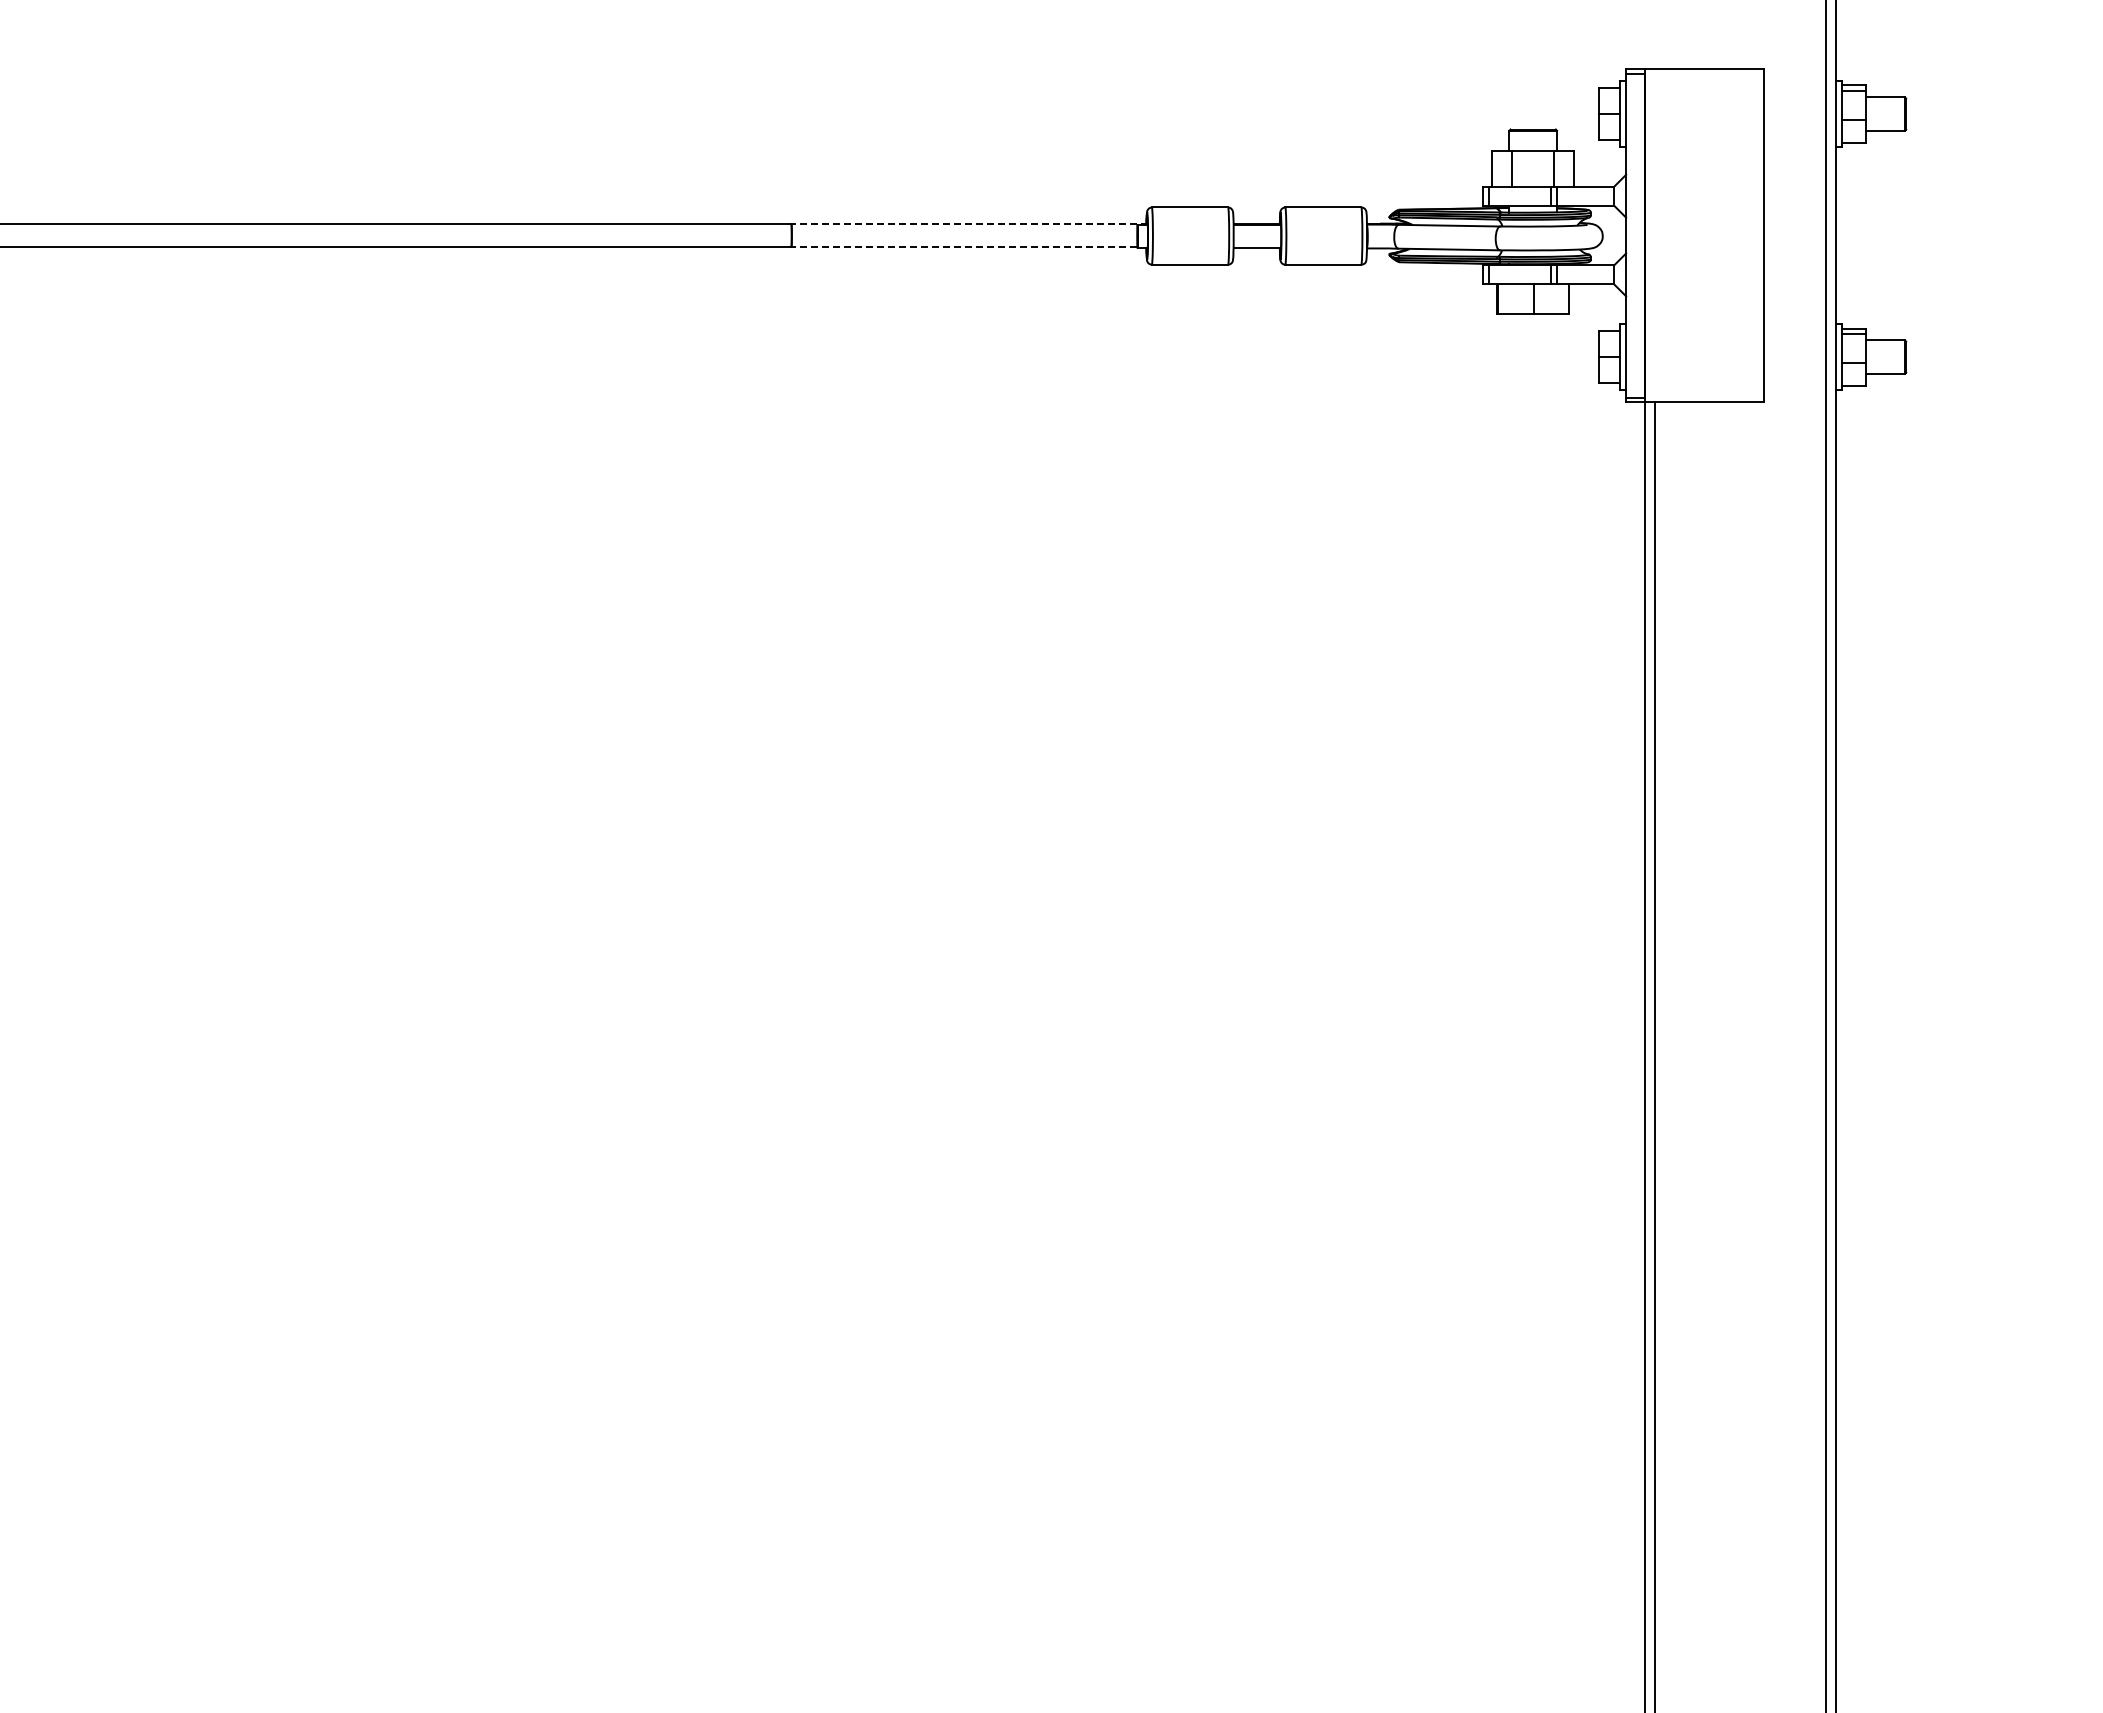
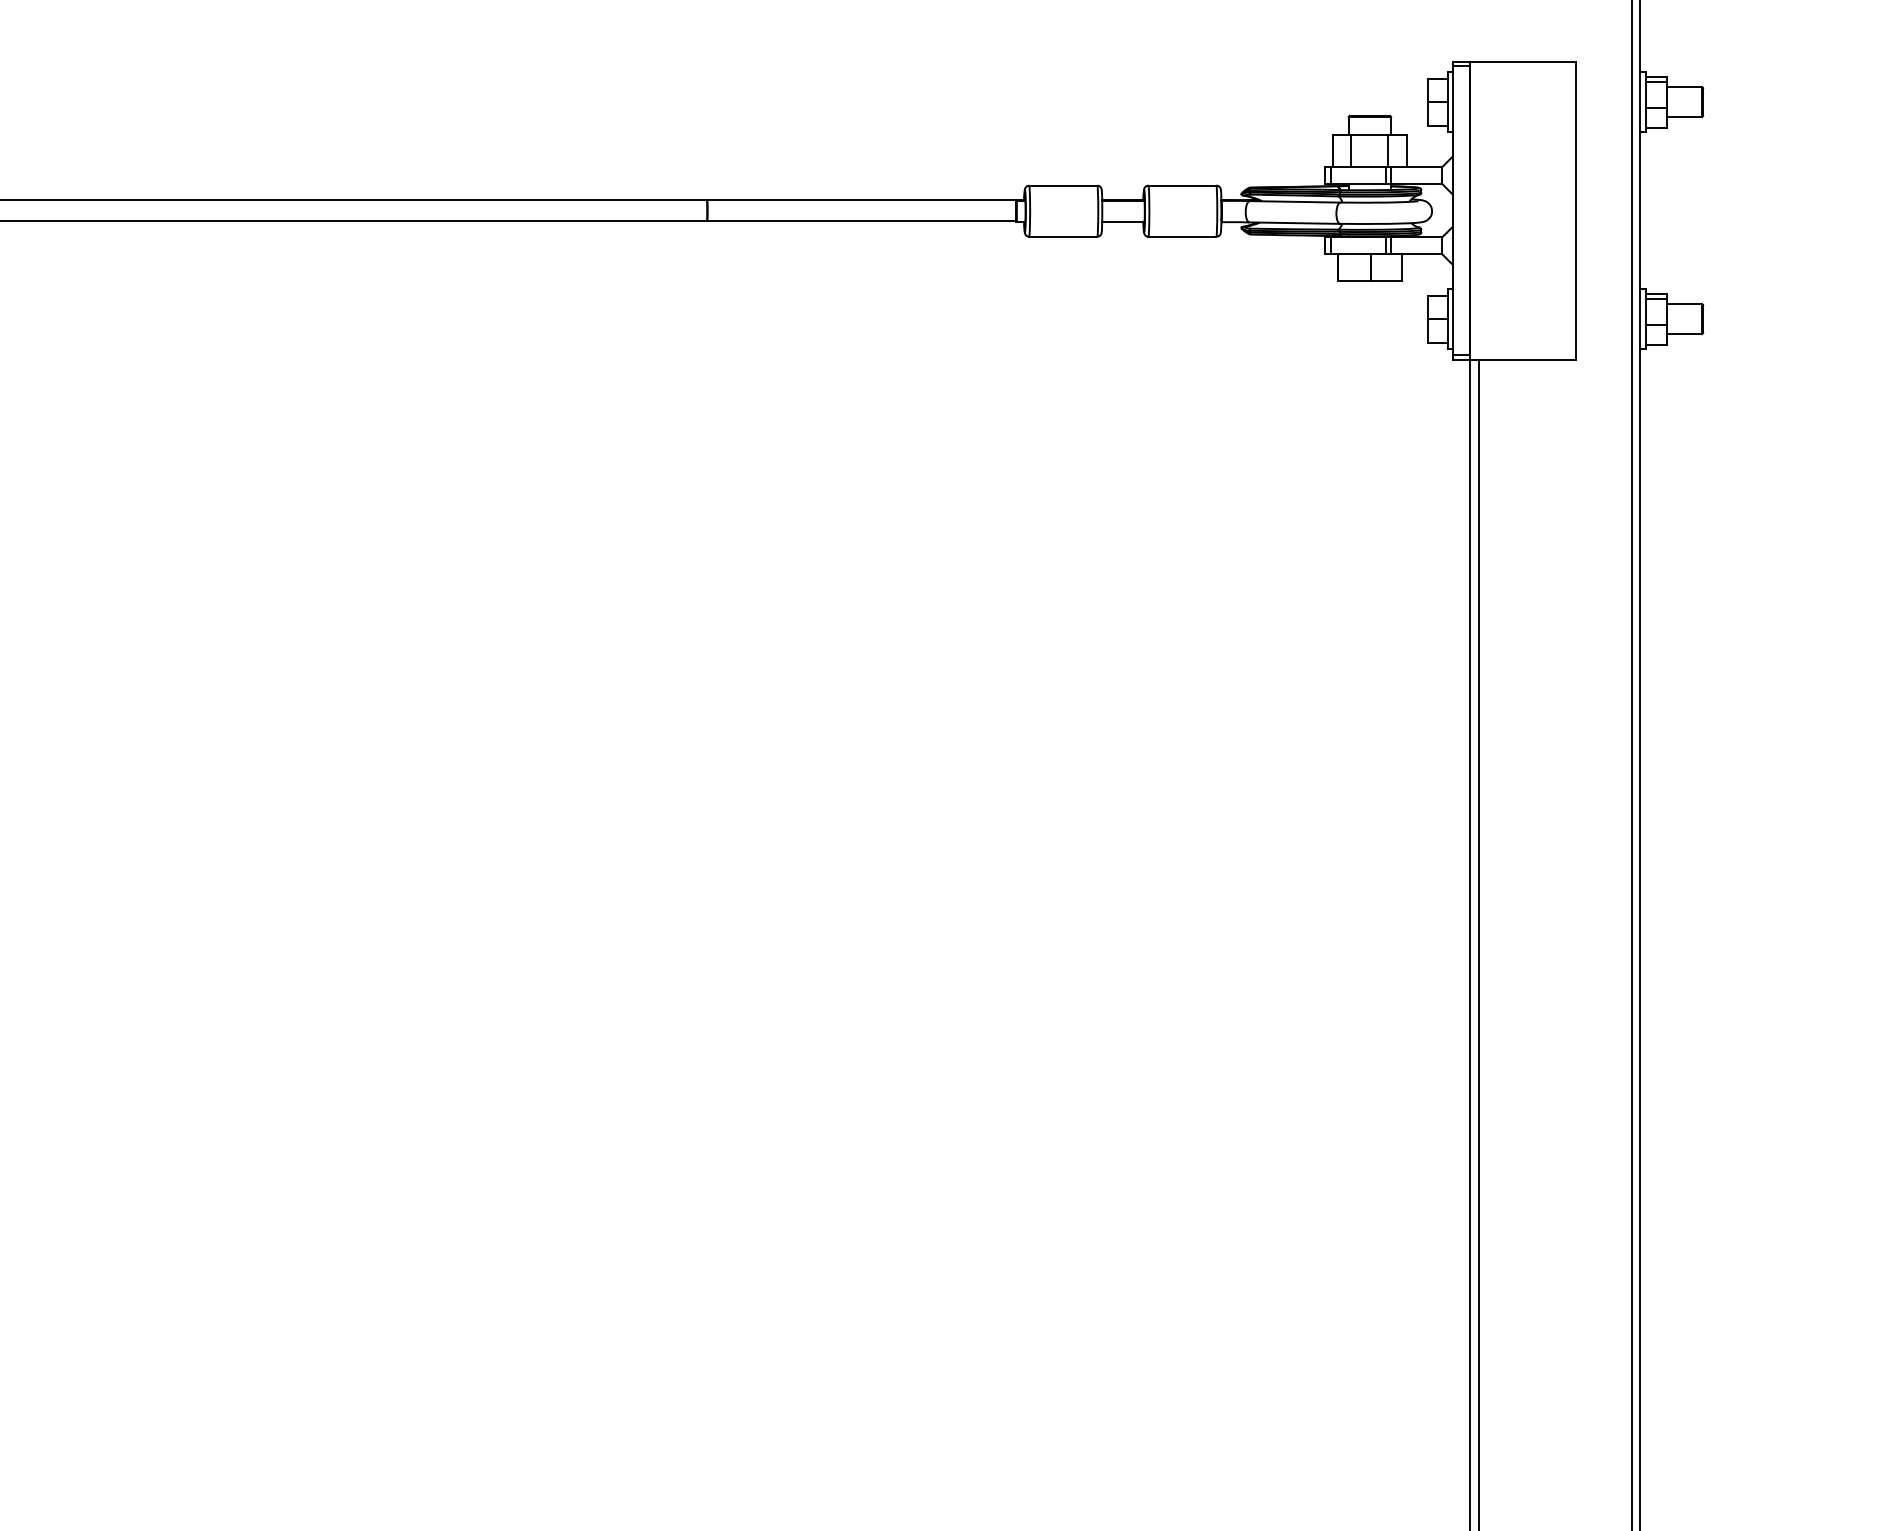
line: (969, 223) -> (866, 199), dashed -> solid
line: (963, 247) -> (860, 221), dashed -> solid

